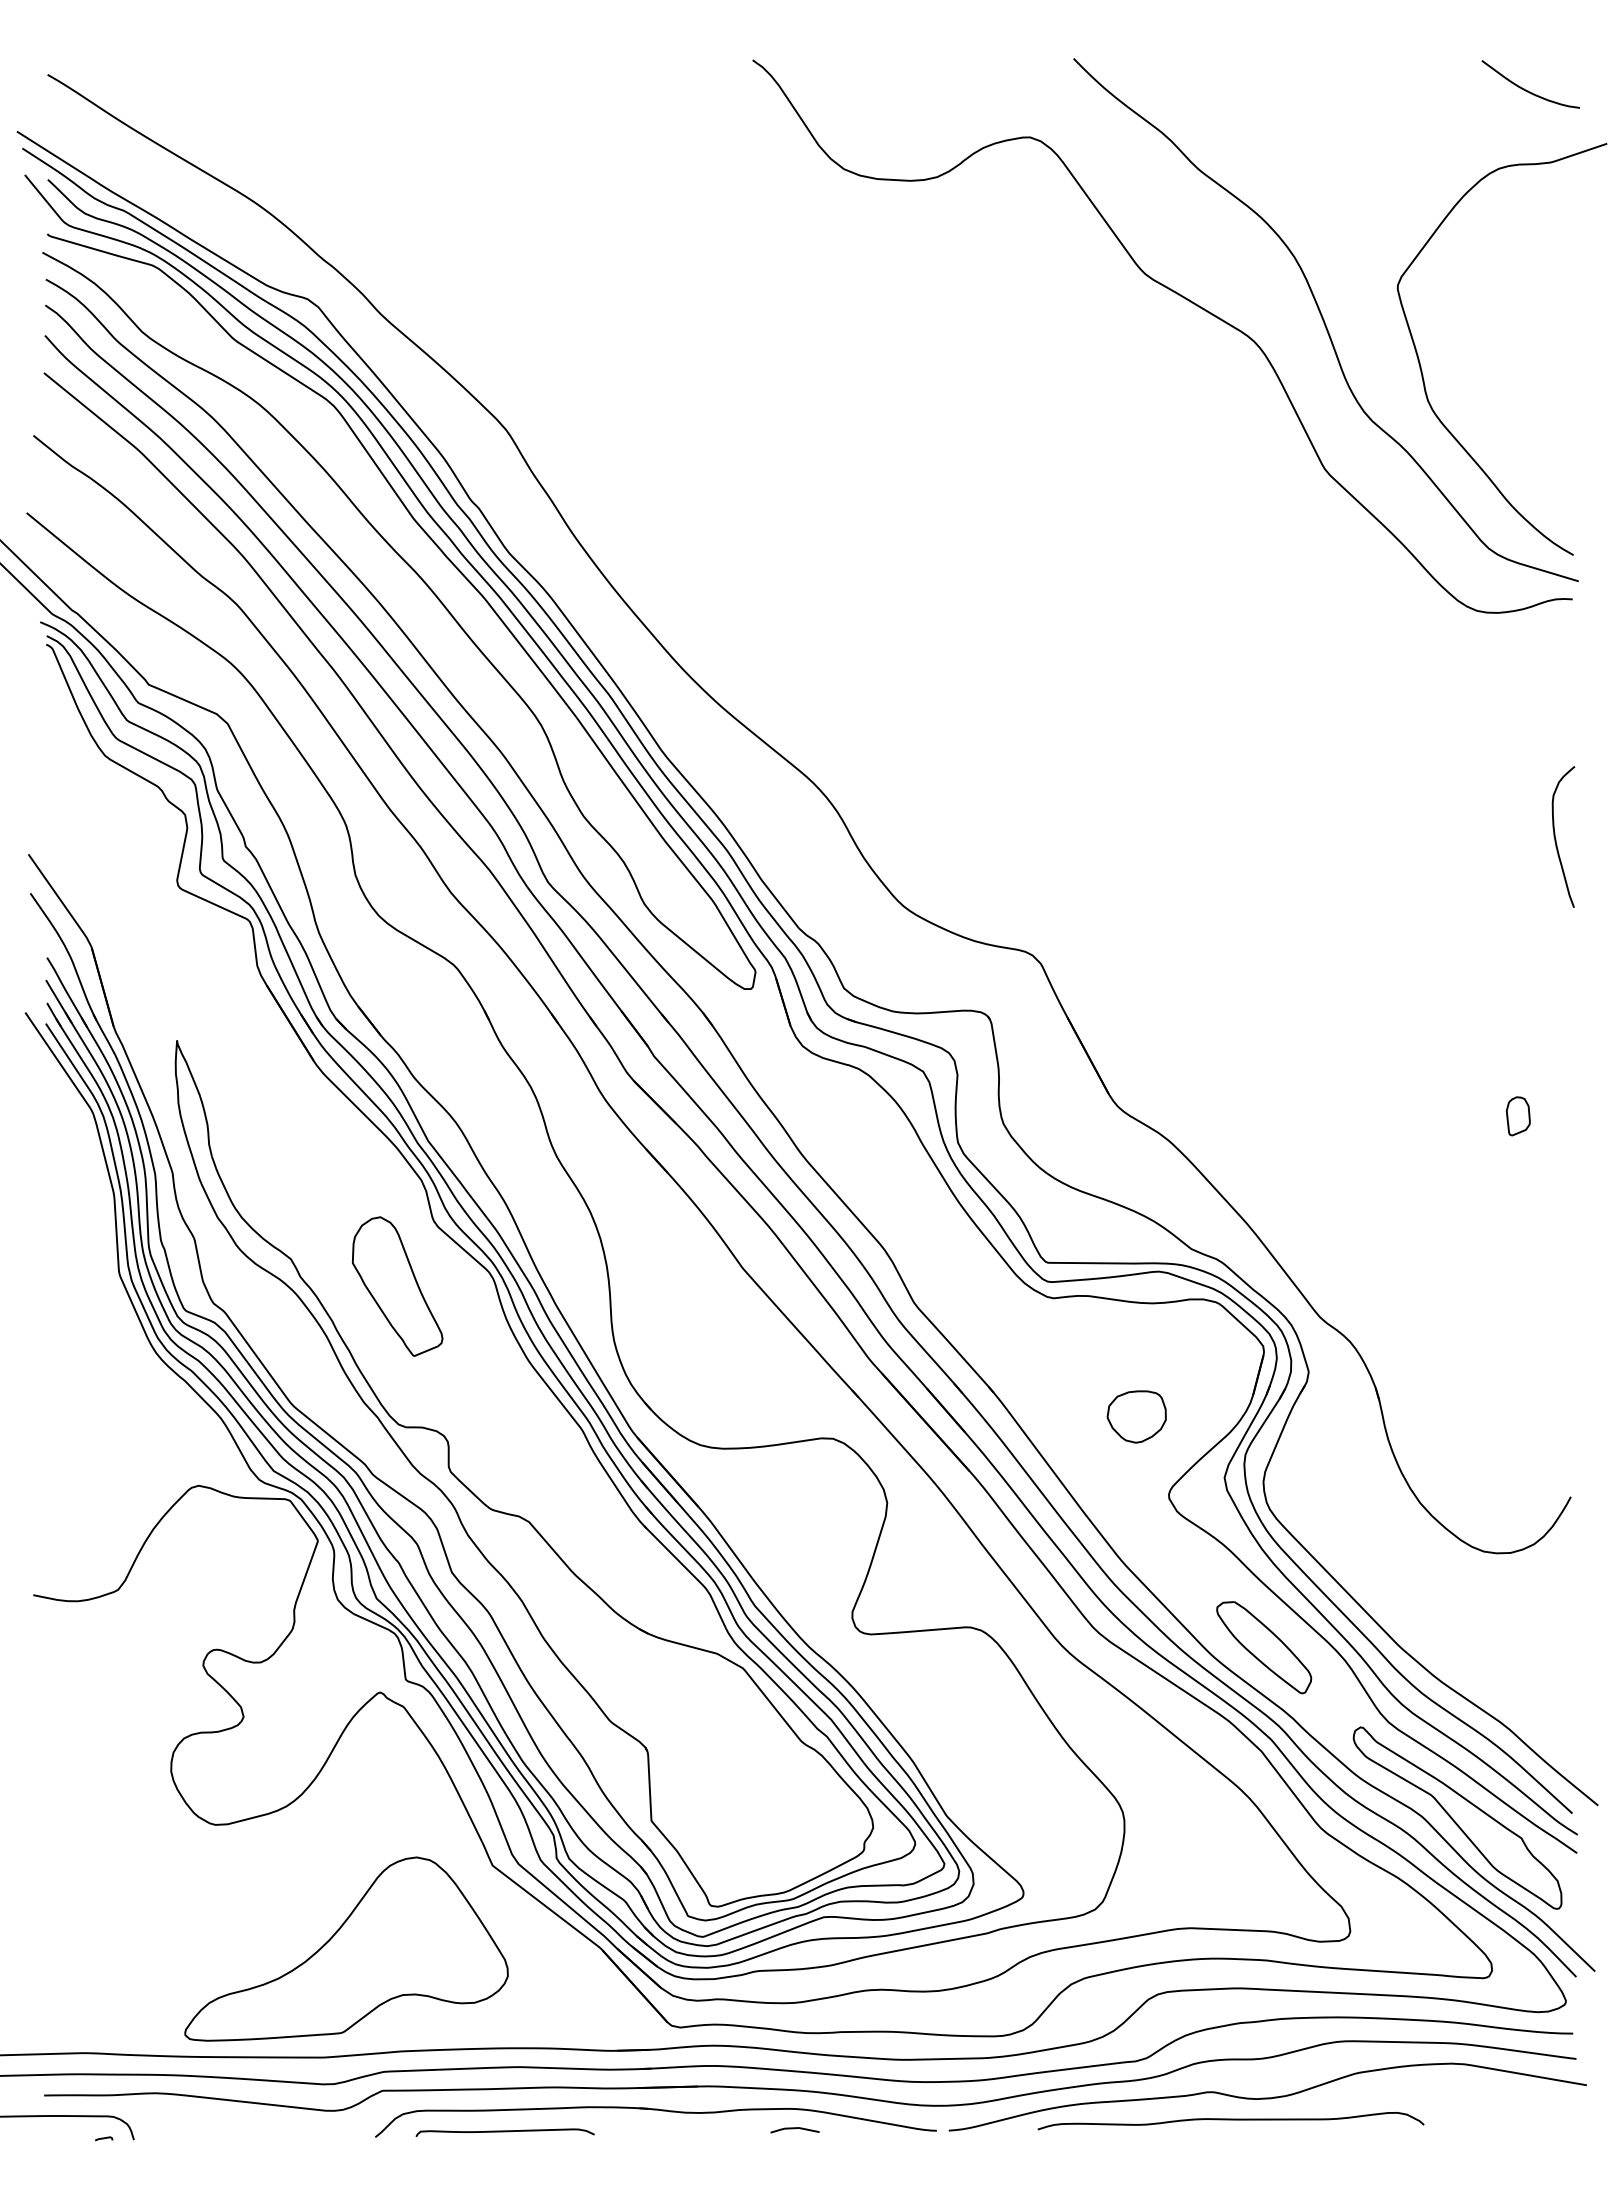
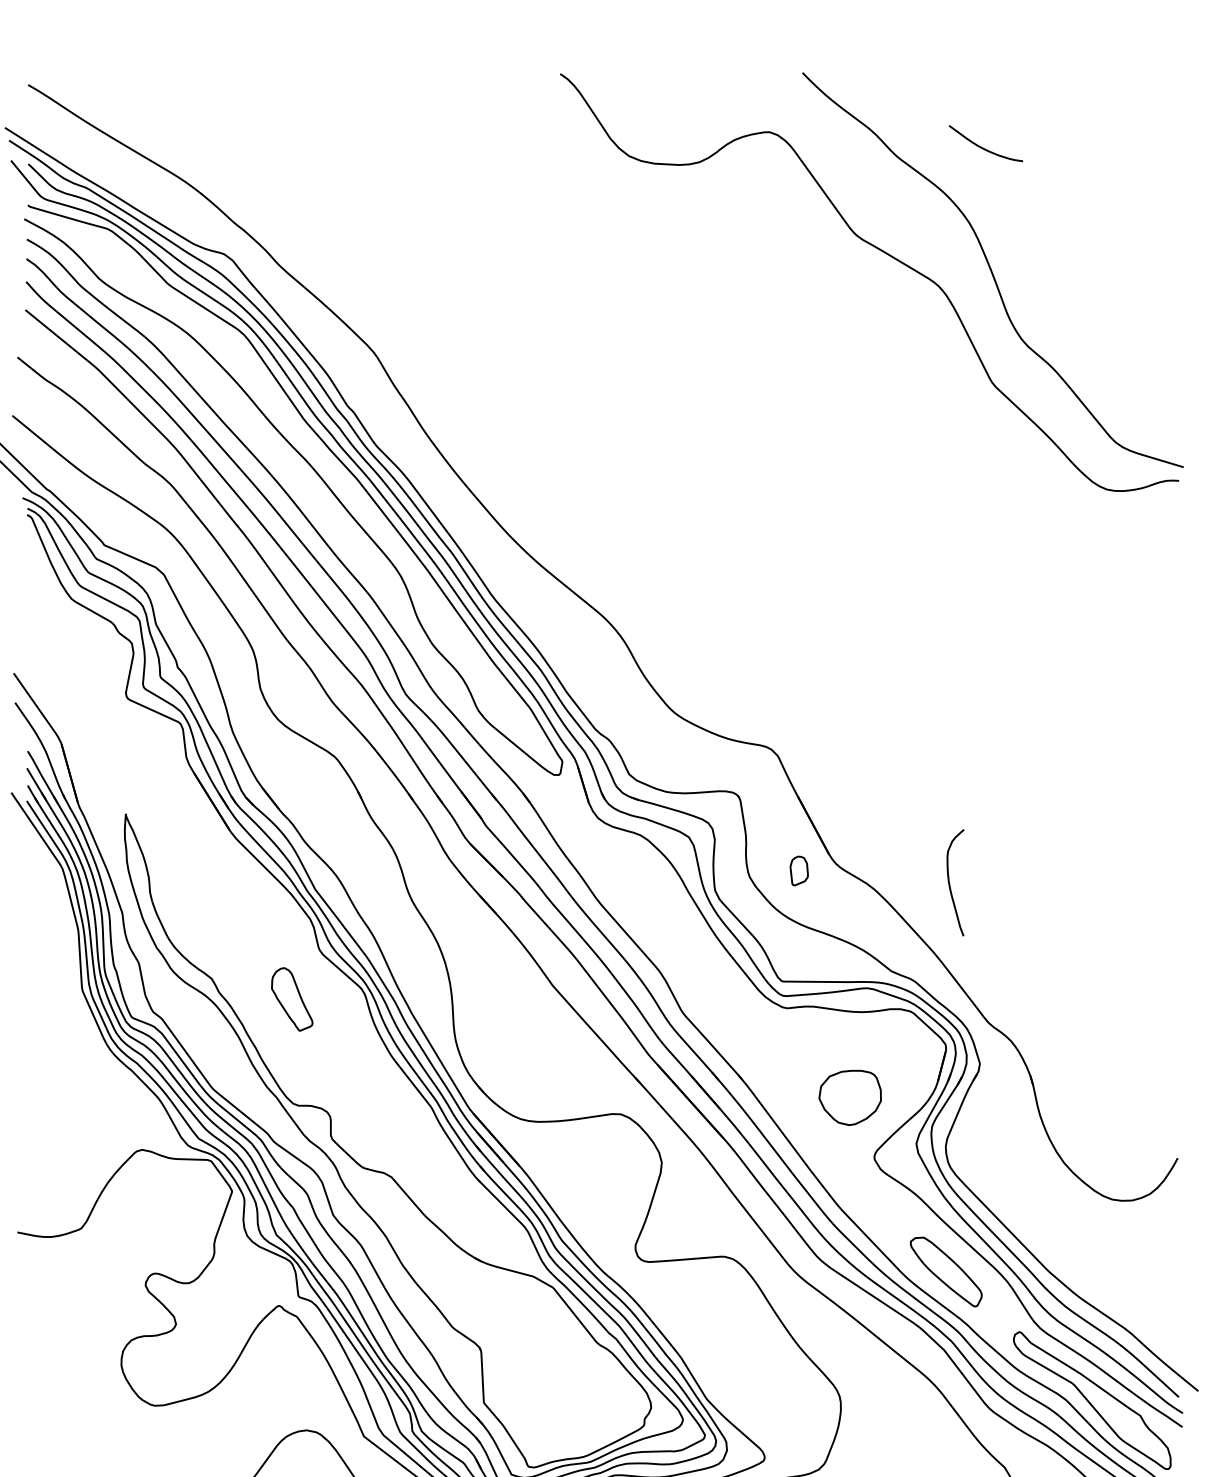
curve: (1528, 90) -> (984, 148), moved
curve: (1422, 370) -> (1065, 308), removed
curve: (1556, 839) -> (950, 884), moved
part: (1517, 1116) -> (798, 871), moved
part: (397, 1286) -> (292, 999), size x0.6
part: (1136, 1416) -> (849, 1097), size x1.4

